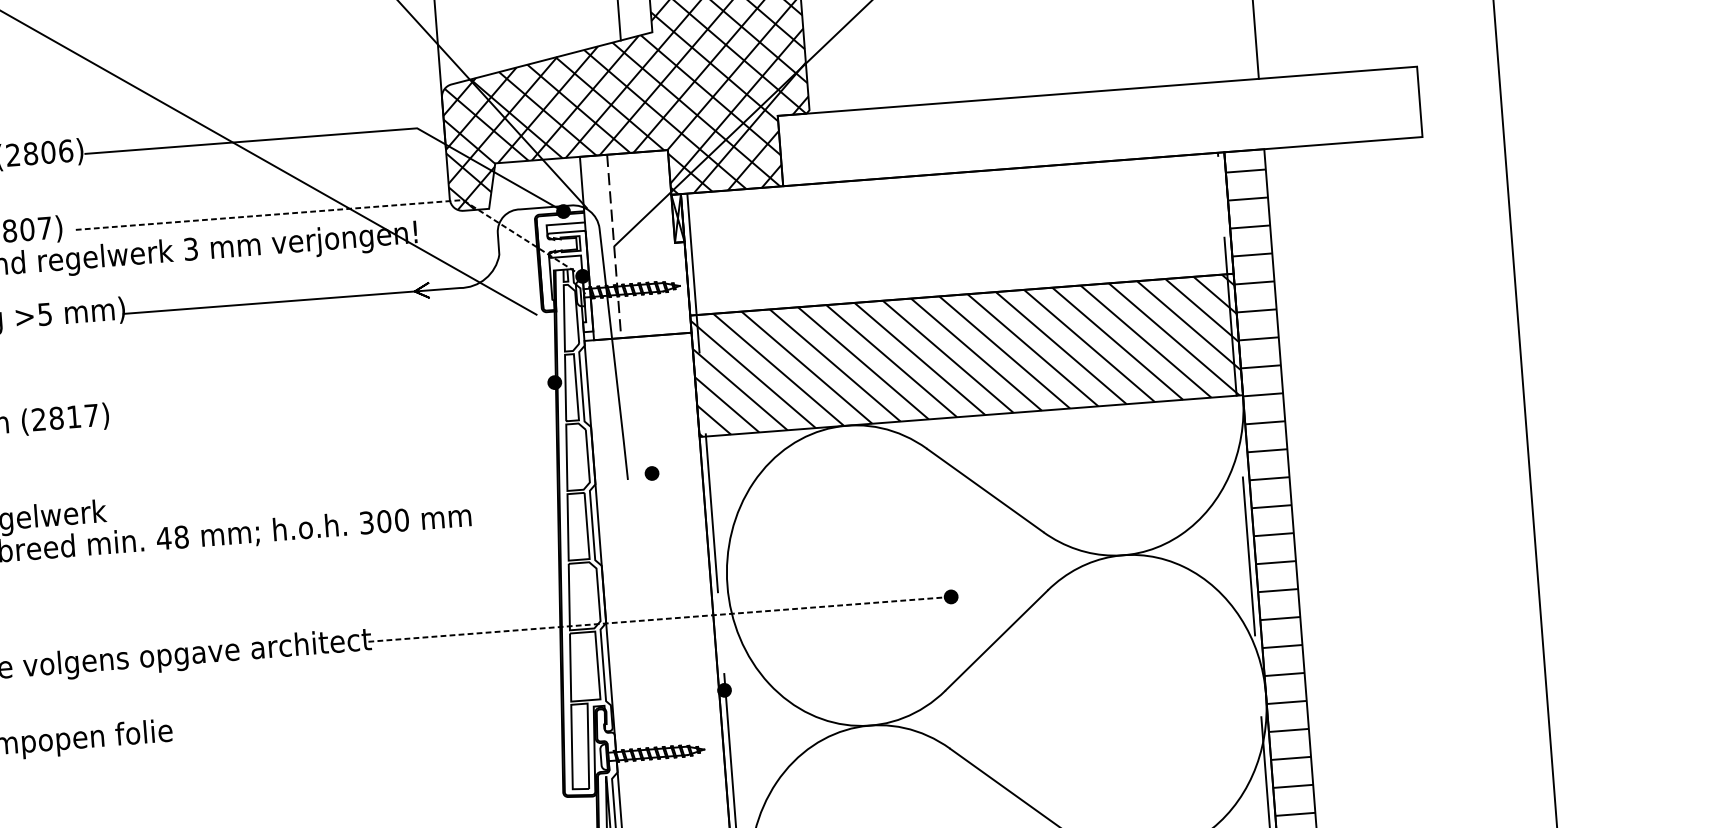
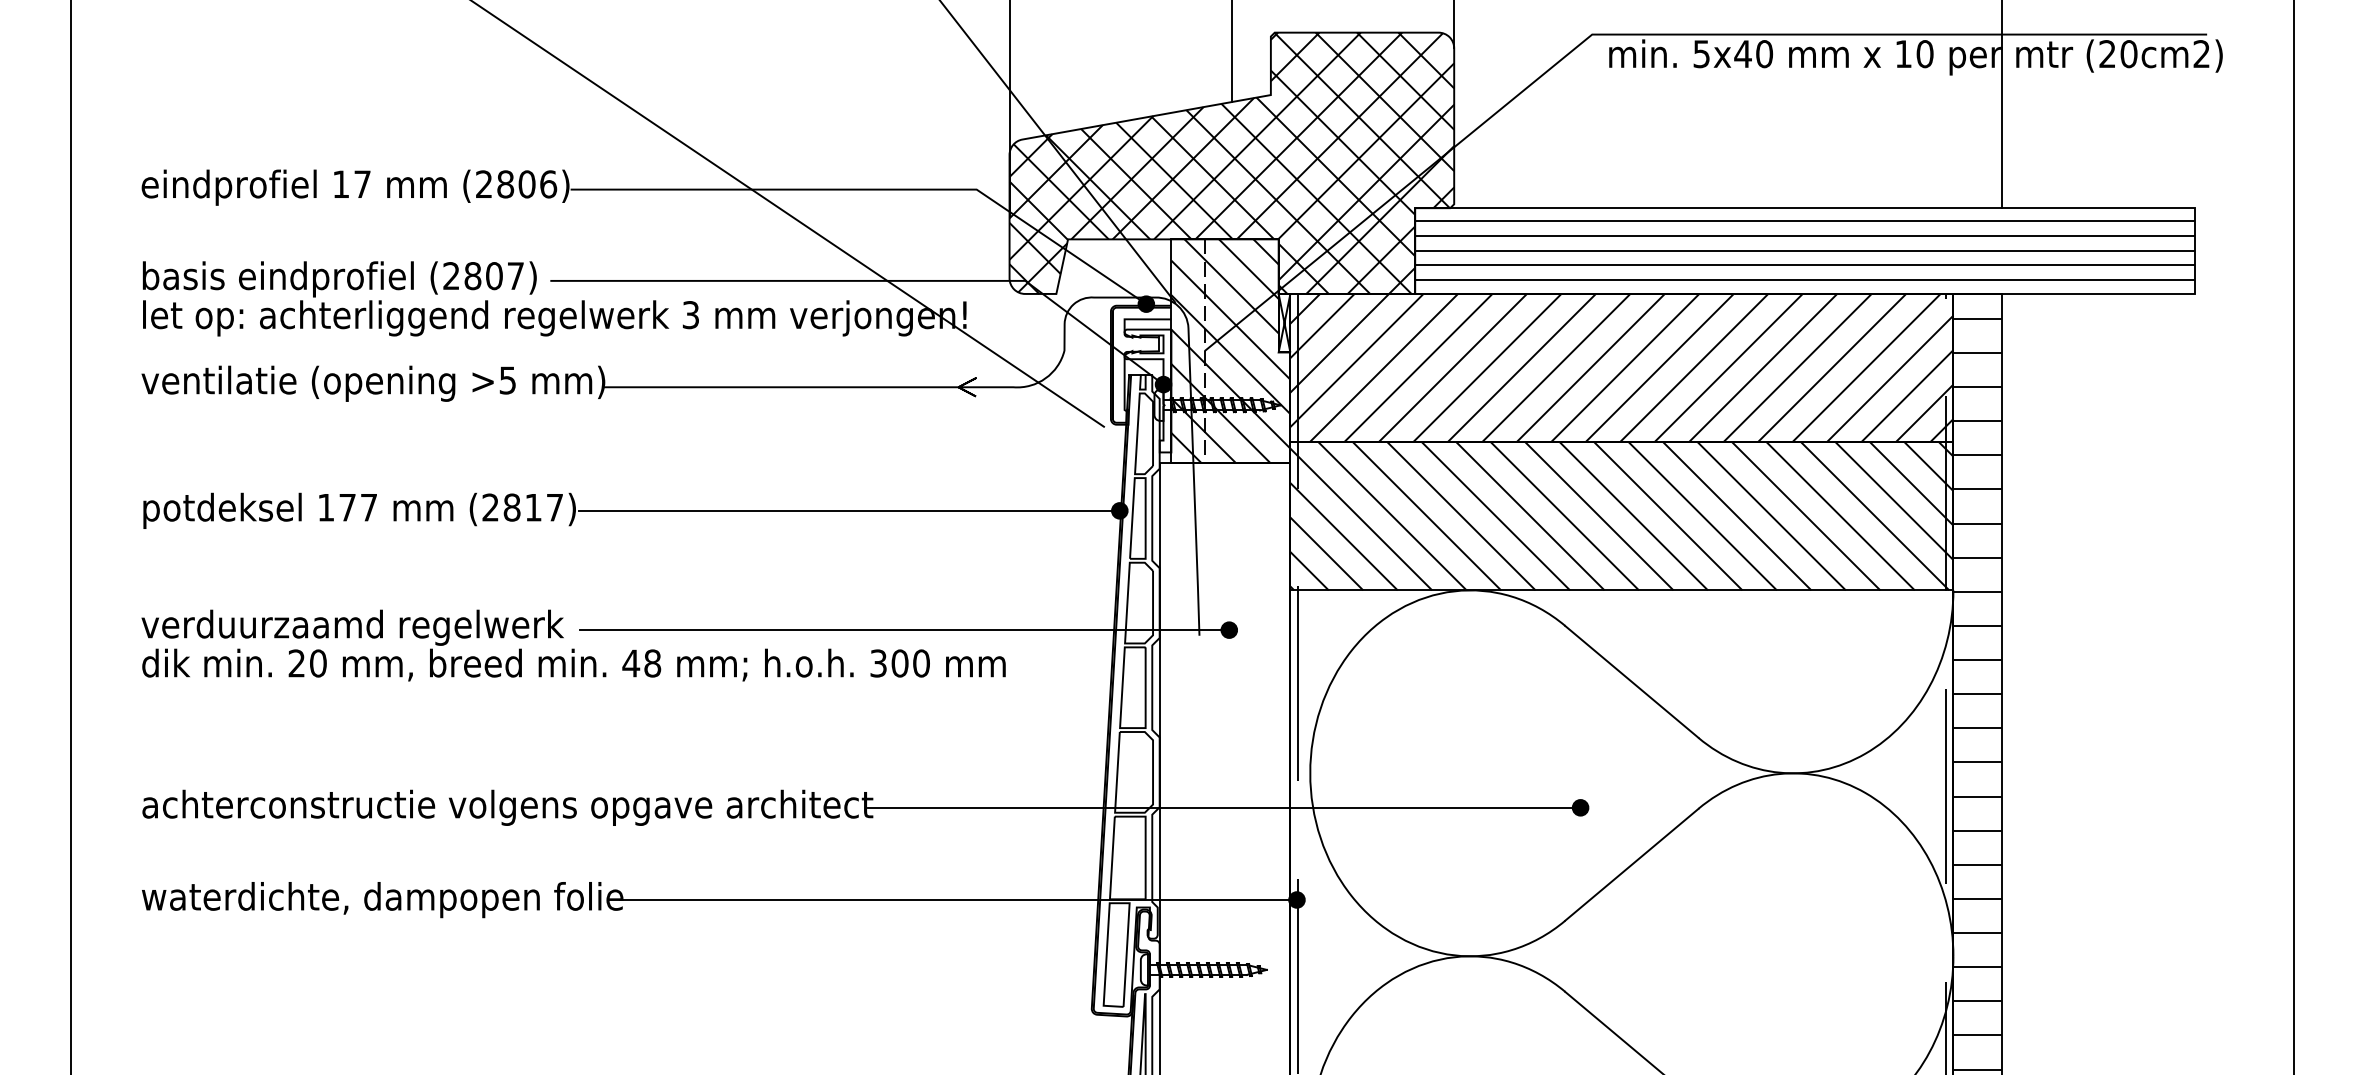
hatch: (1100, 125) -> (1805, 250), added
line: (339, 209) -> (874, 280), dashed -> solid
hatch: (956, 233) -> (1621, 367), added
hatch: (635, 245) -> (1230, 351), added
line: (332, 399) -> (848, 510), added
line: (385, 494) -> (904, 630), added
line: (659, 619) -> (1224, 807), dashed -> solid
line: (447, 711) -> (958, 899), added

